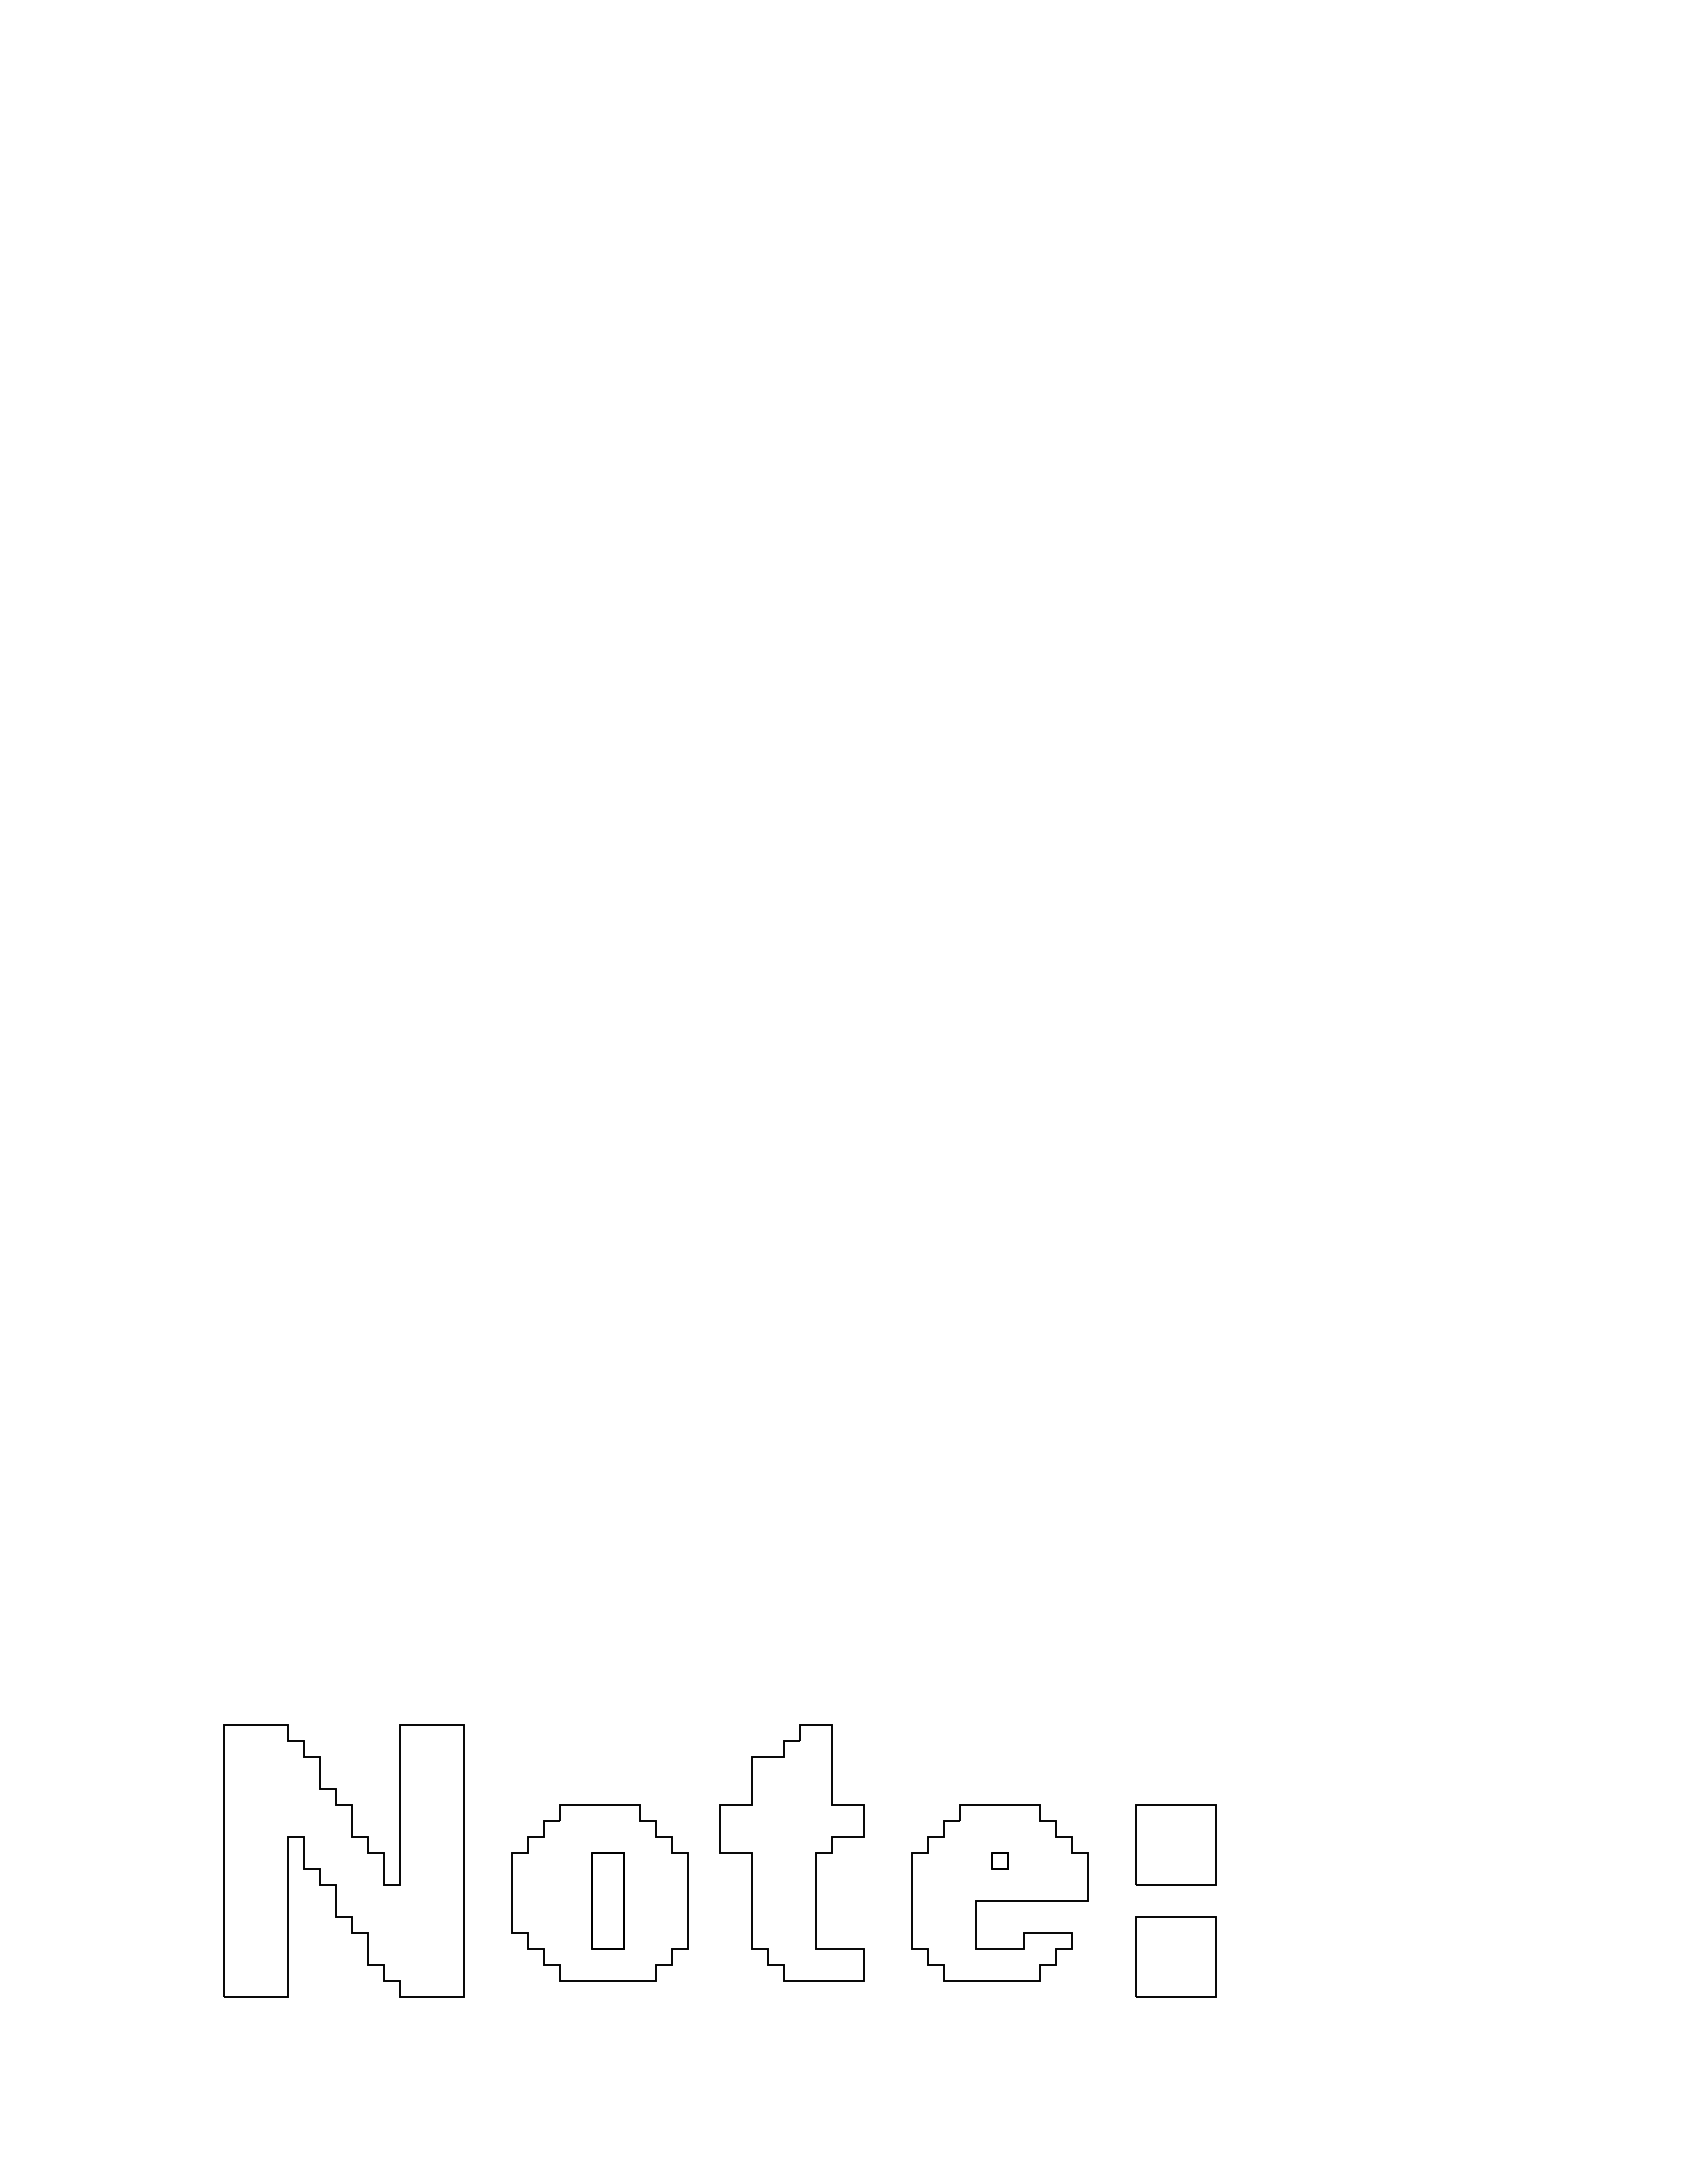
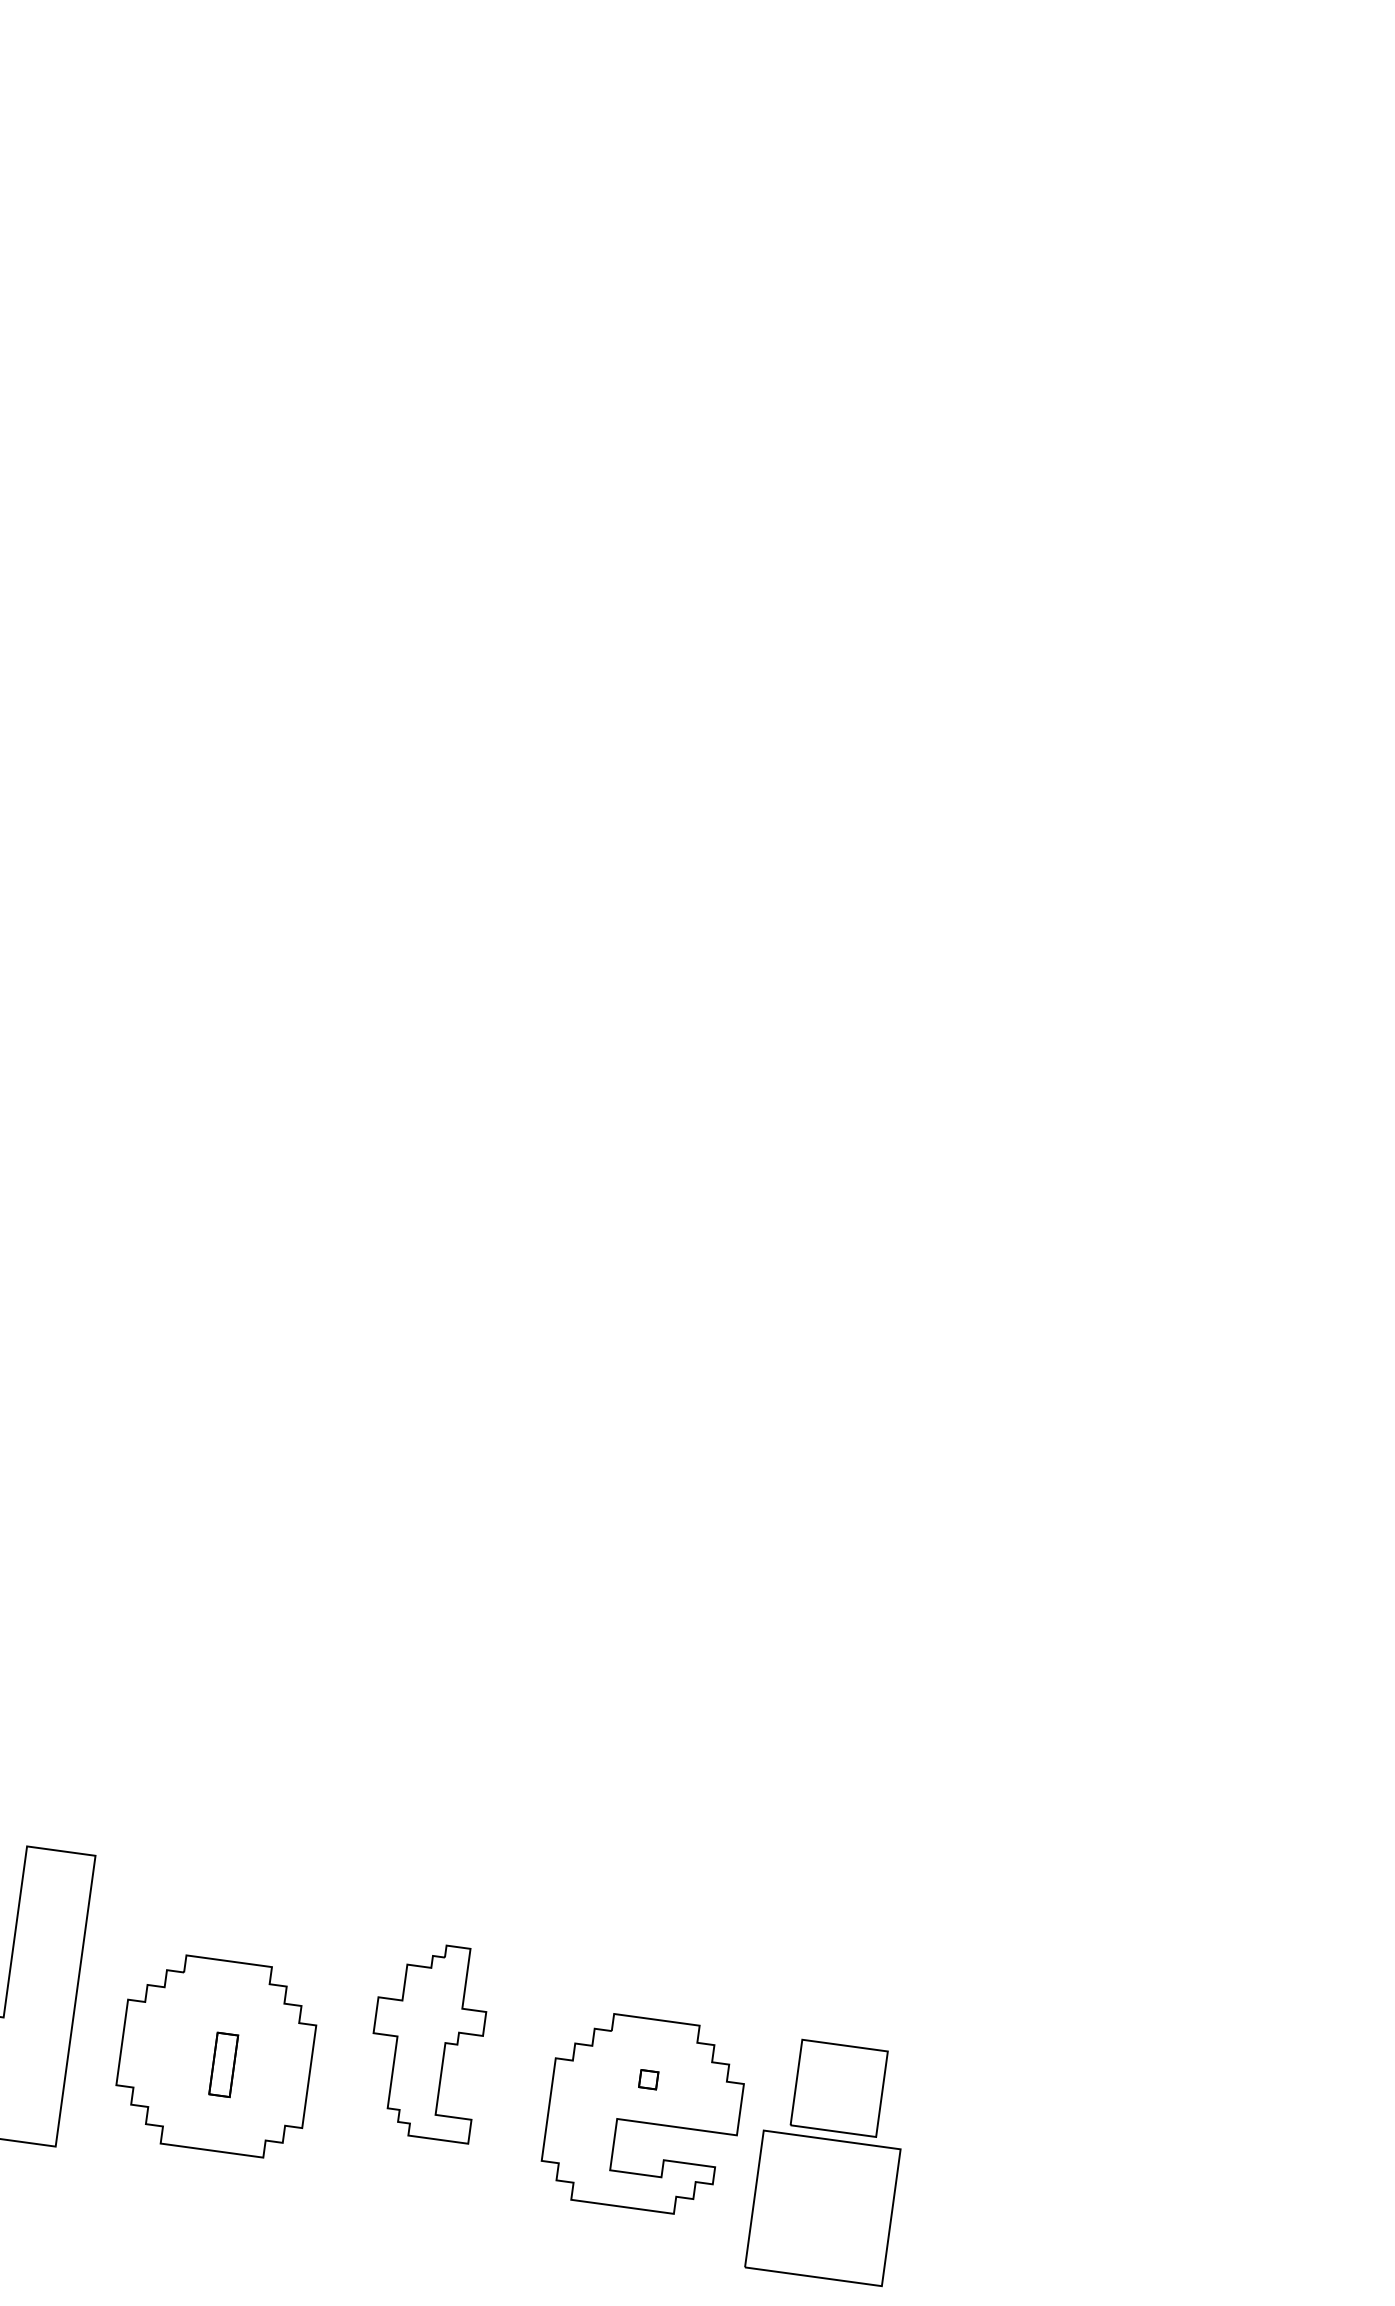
part: (791, 1852) -> (426, 2039), size x0.7
part: (607, 1900) -> (223, 2064), size x0.6
part: (1175, 1956) -> (822, 2207), size x1.6

